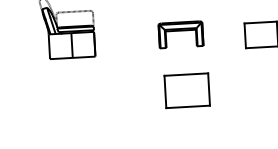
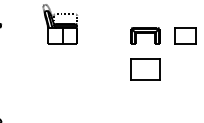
part: (181, 33) -> (145, 35), moved
part: (187, 90) -> (145, 69), moved

